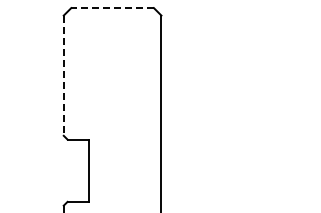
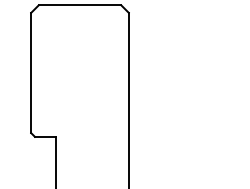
line: (112, 8) -> (79, 5), dashed -> solid
line: (63, 76) -> (30, 73), dashed -> solid

